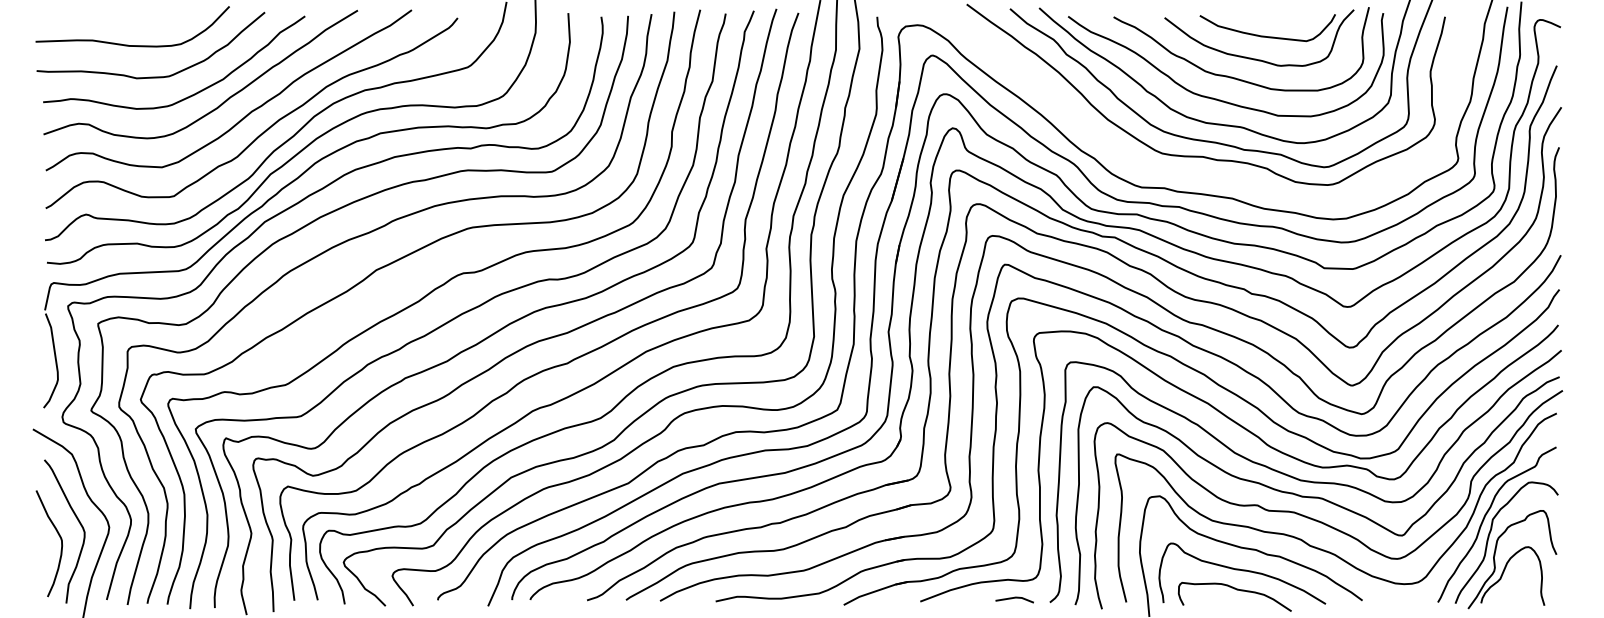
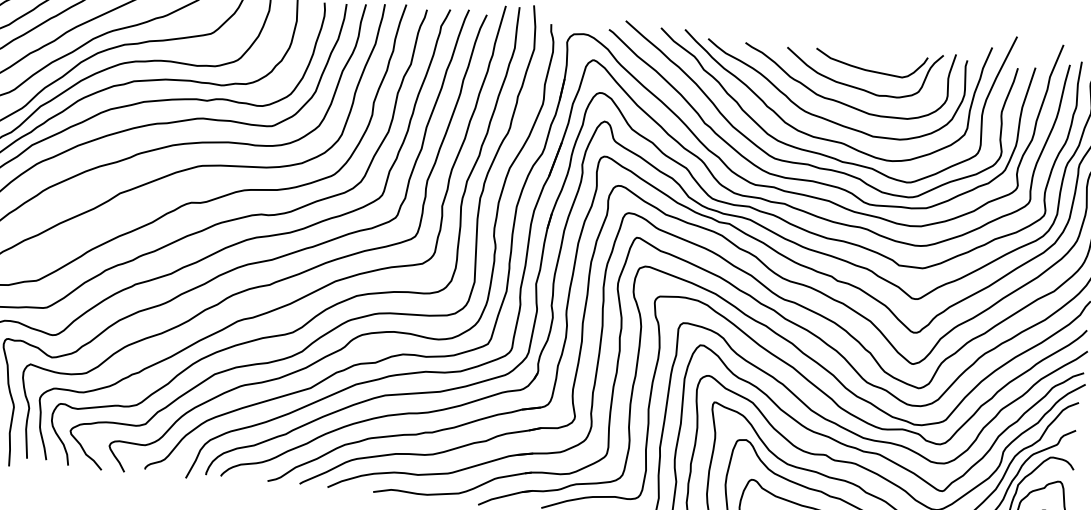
curve: (1207, 175) -> (810, 180), added

